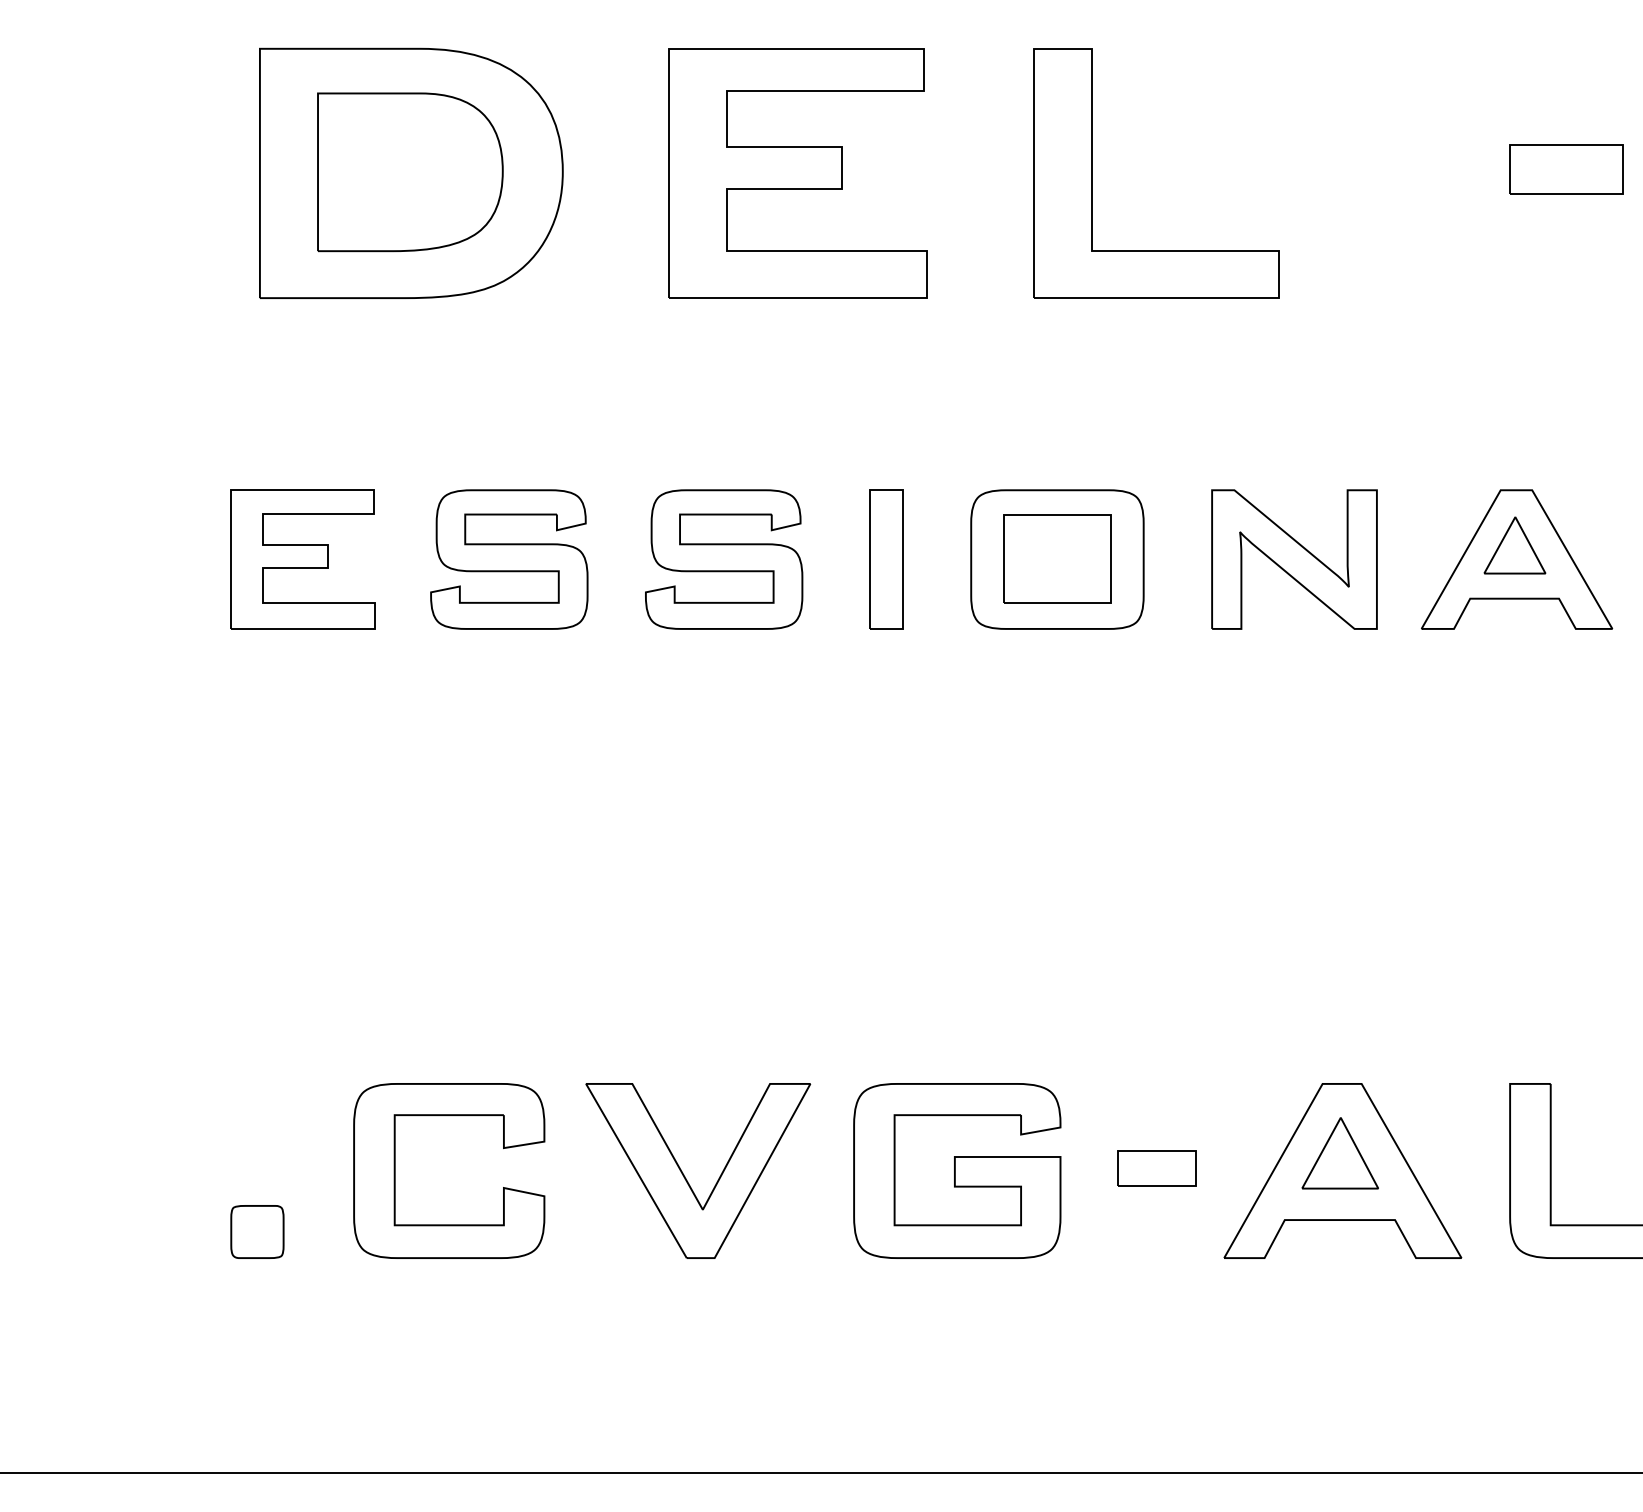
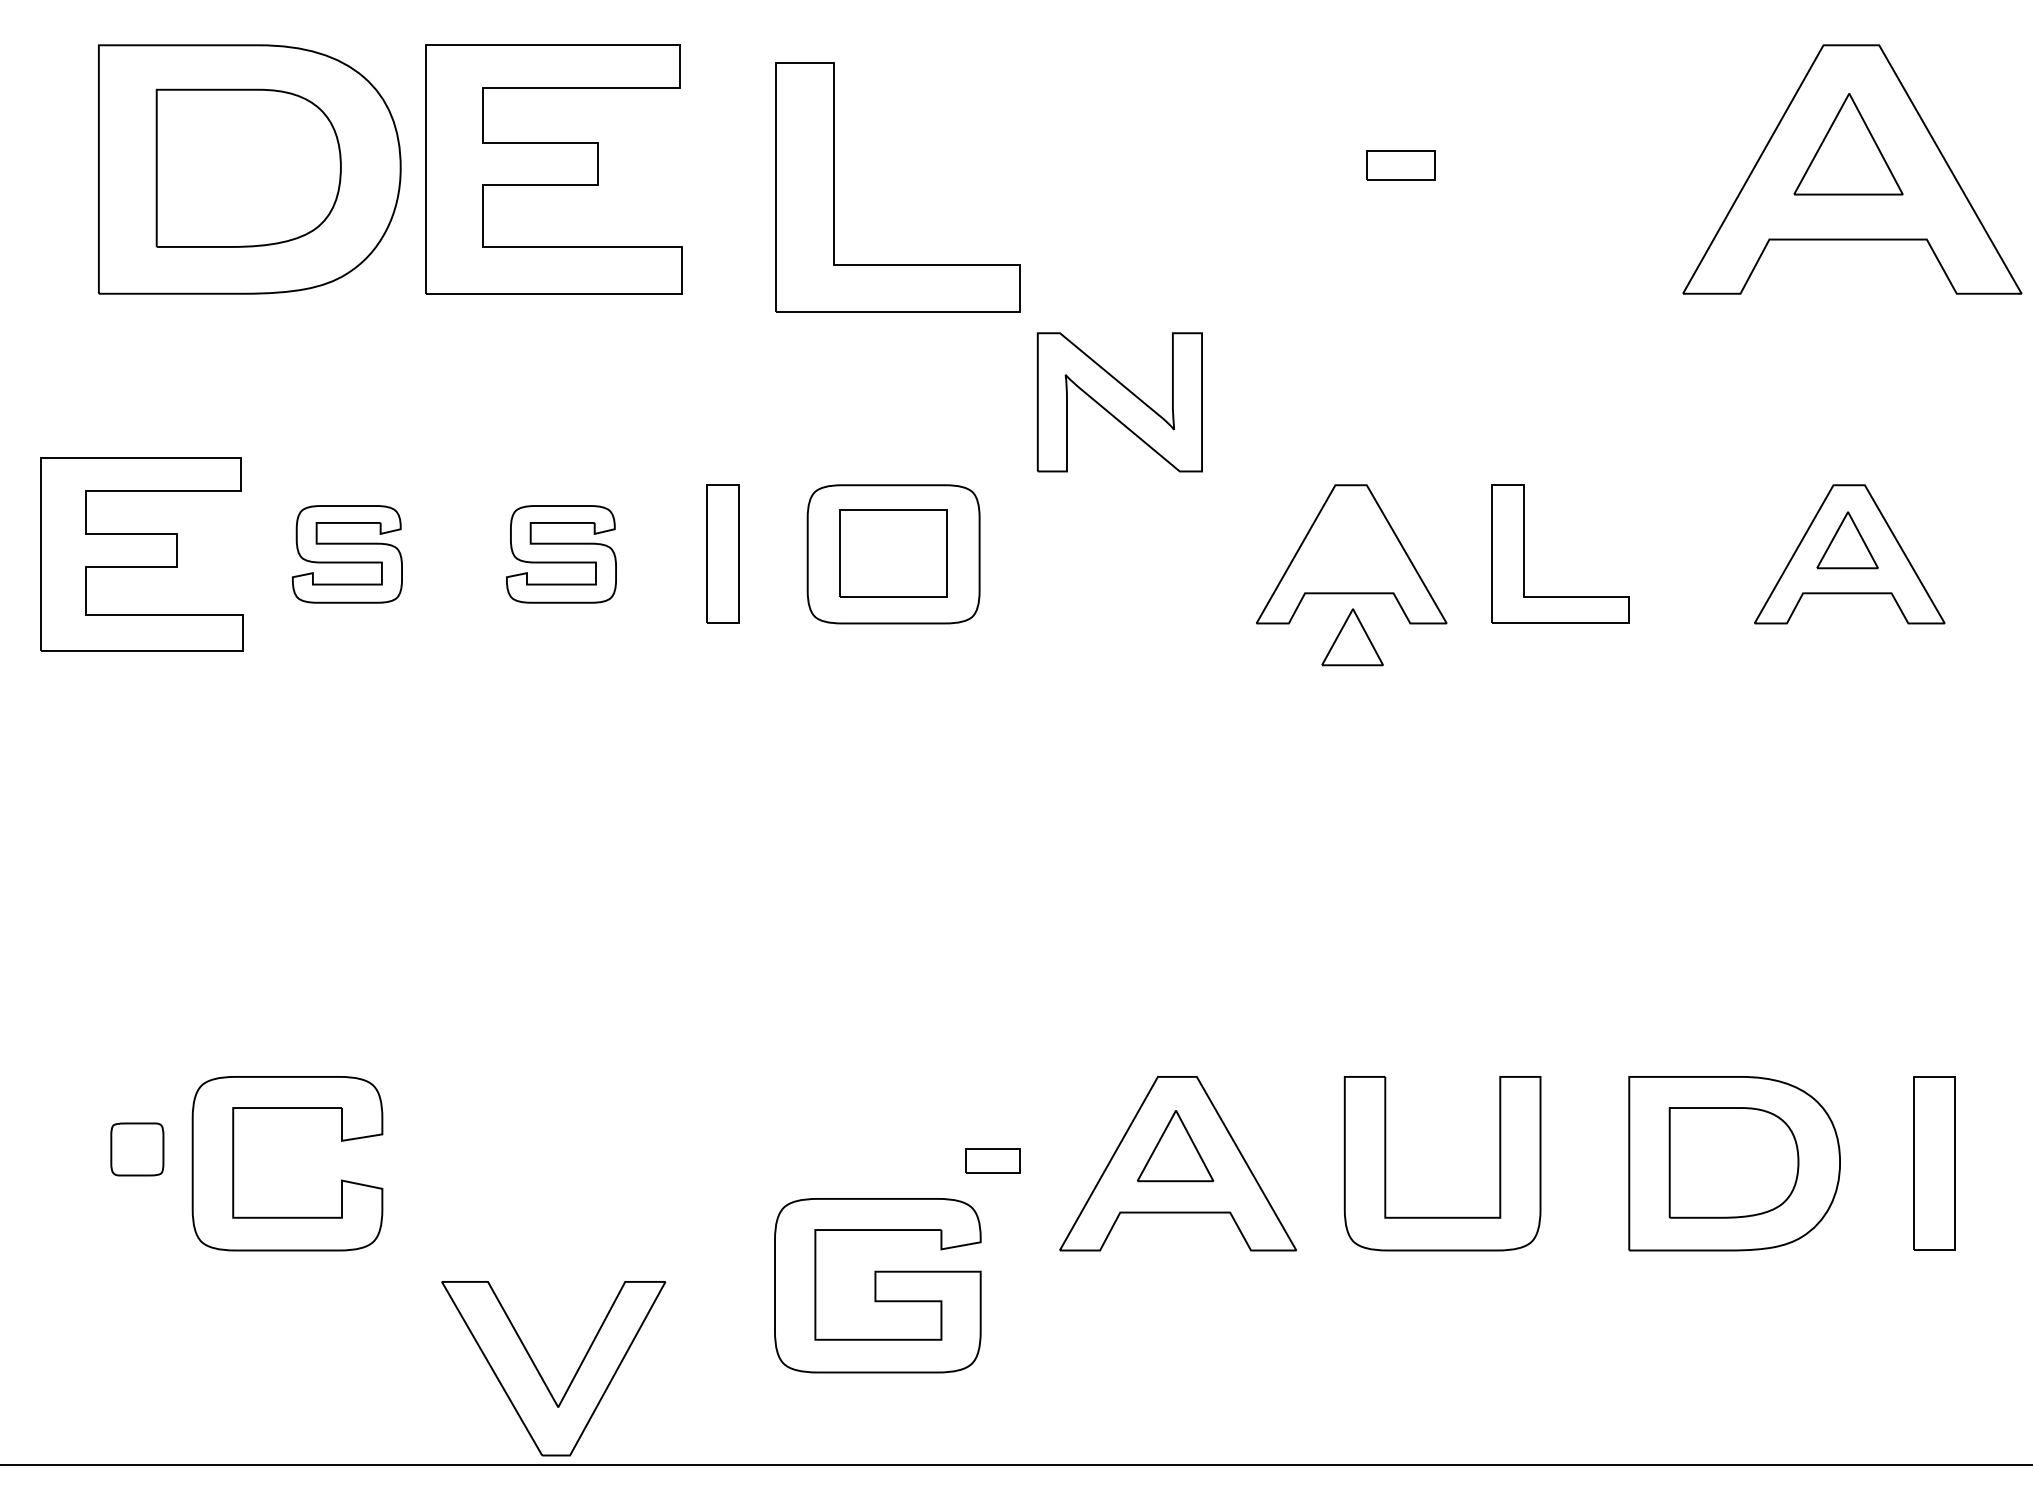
part: (1566, 169) -> (1400, 165), size x0.6
part: (797, 173) -> (553, 169), moved
part: (1092, 173) -> (834, 187), moved
part: (1514, 545) -> (1352, 637), moved
part: (302, 558) -> (141, 553), size x1.4
part: (509, 559) -> (347, 554), size x0.7
part: (724, 559) -> (561, 554), size x0.7
part: (1294, 559) -> (1119, 402), moved
part: (1156, 1167) -> (992, 1160), size x0.7
part: (956, 1170) -> (877, 1285), moved
part: (687, 1178) -> (542, 1376), moved
part: (257, 1232) -> (137, 1149), moved

